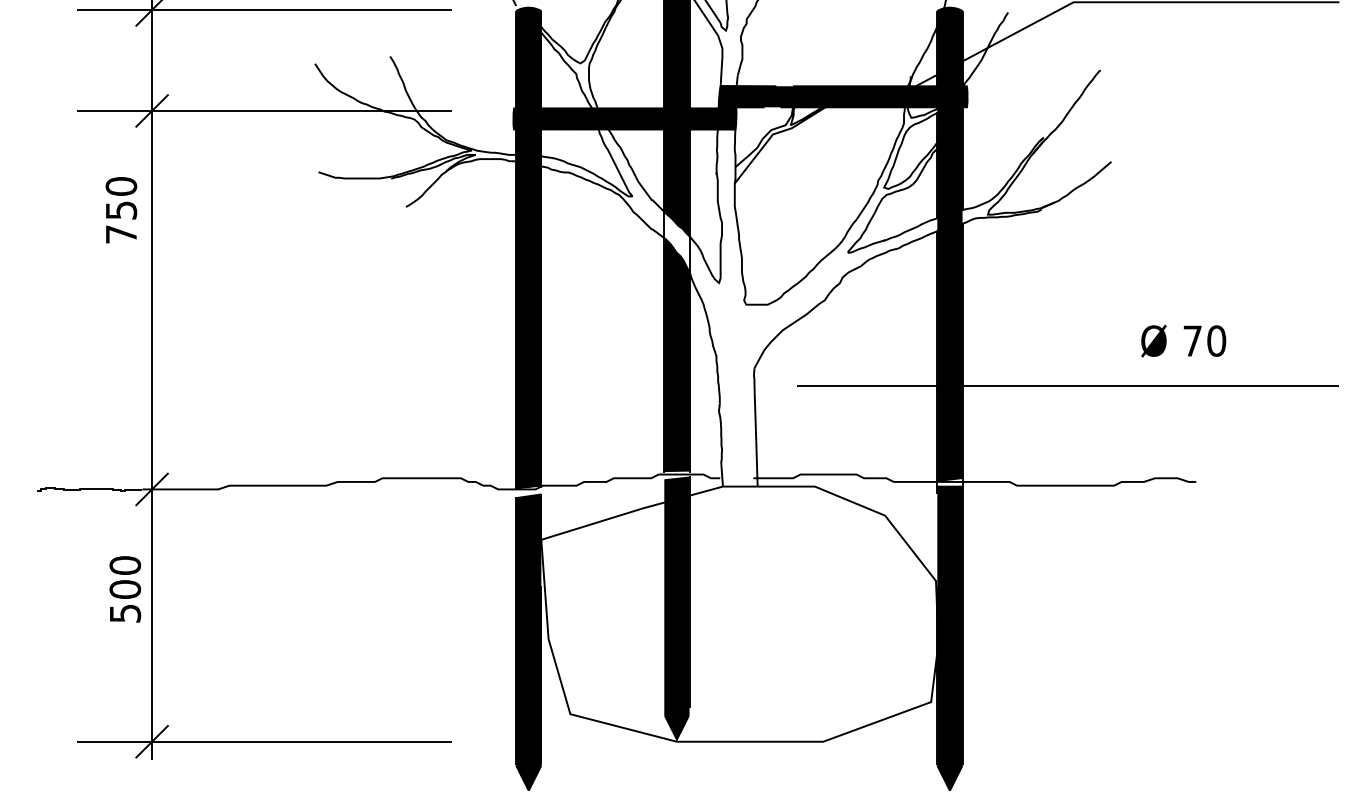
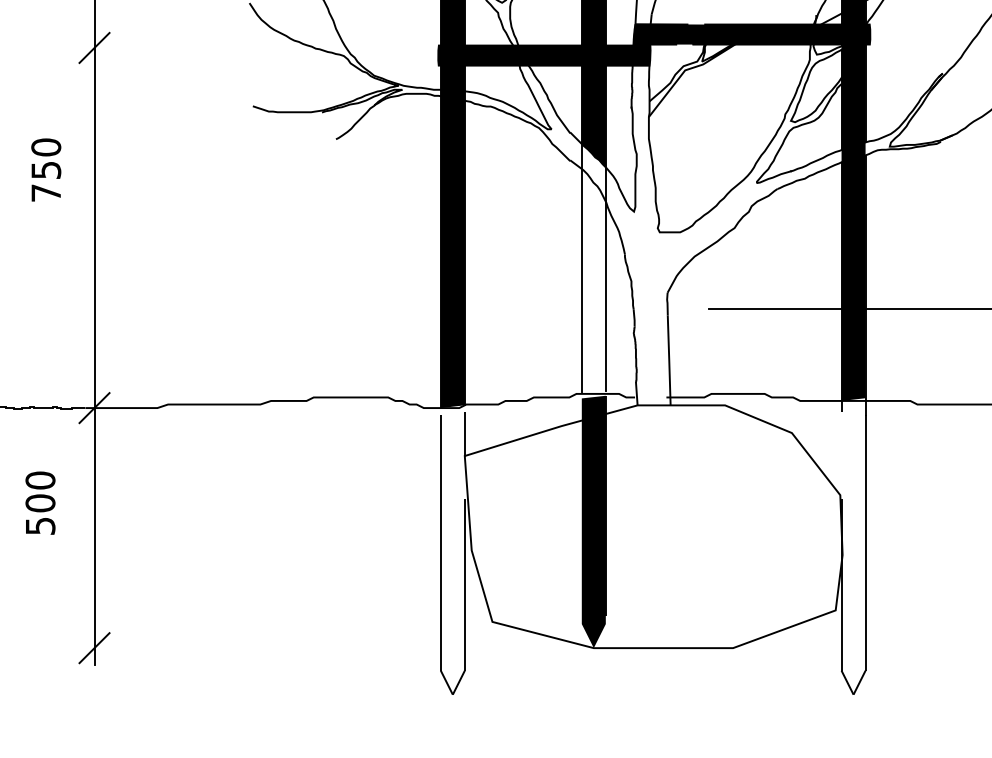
line: (264, 110) -> (201, 47), removed
text: (121, 210) -> (46, 170), moved
fill: (677, 355) -> (594, 280), removed
text: (125, 589) -> (40, 503), moved
fill: (949, 637) -> (853, 548), removed
fill: (528, 641) -> (452, 552), removed
line: (264, 741) -> (201, 647), removed

